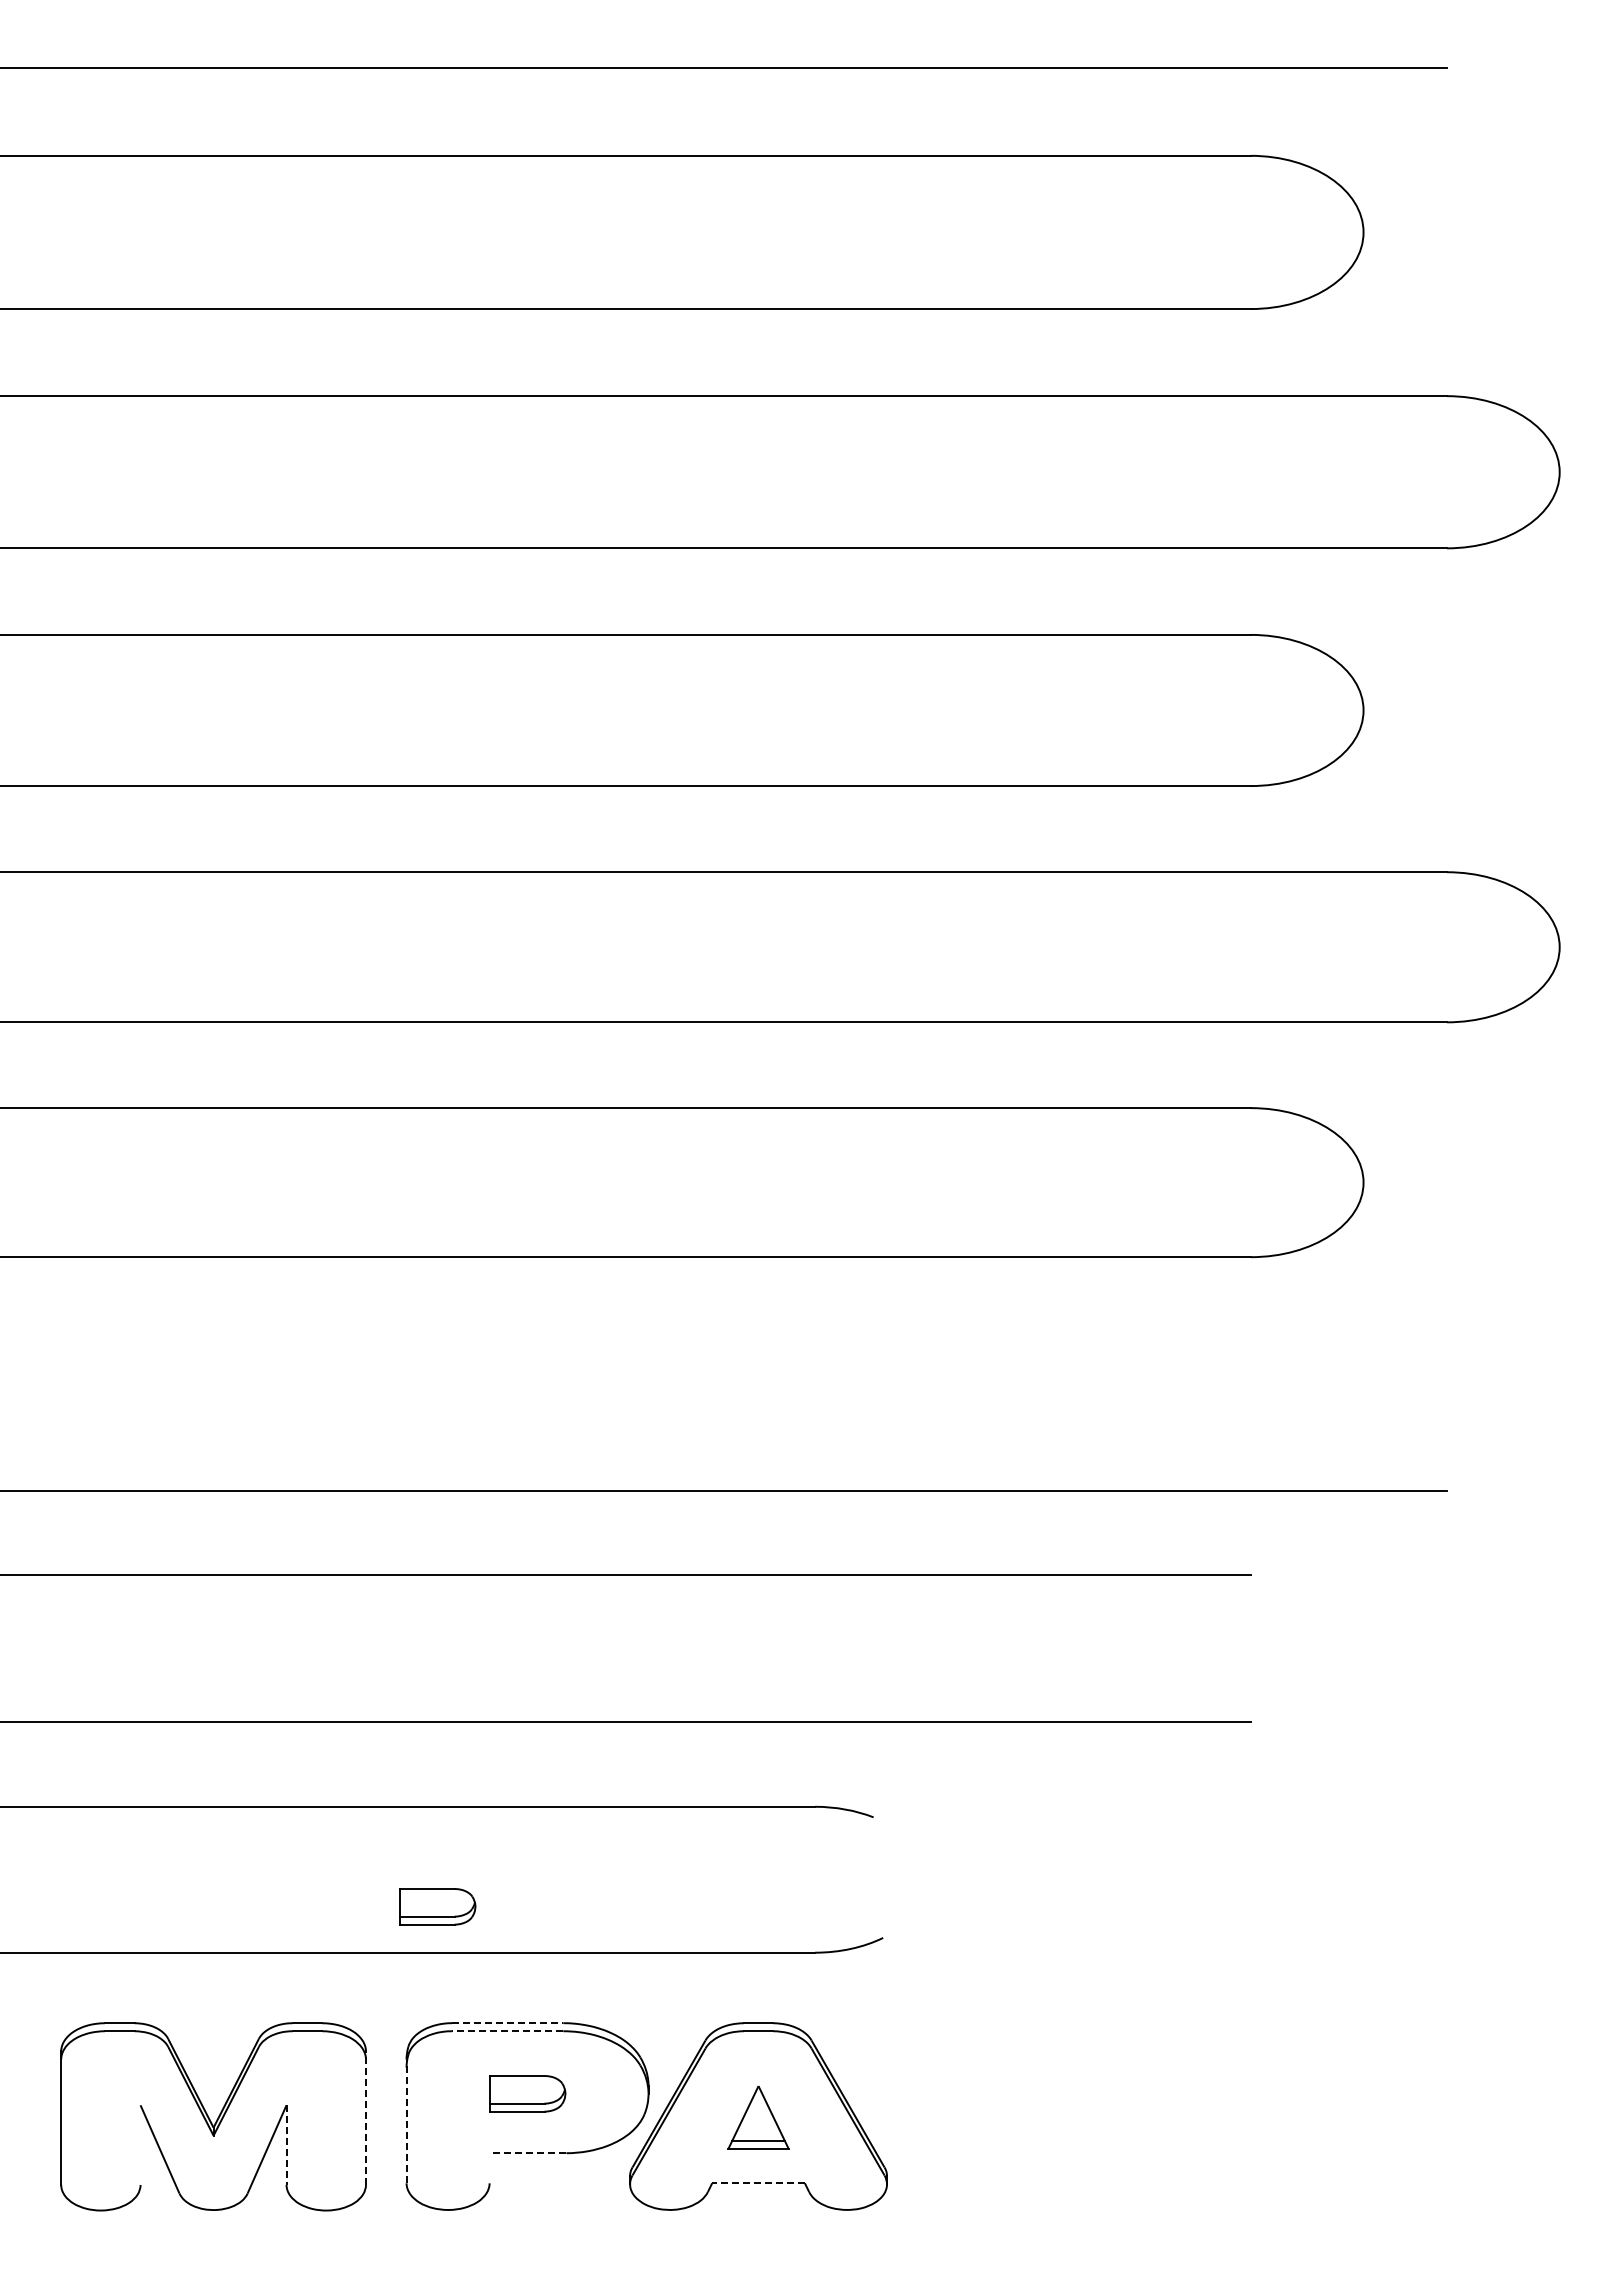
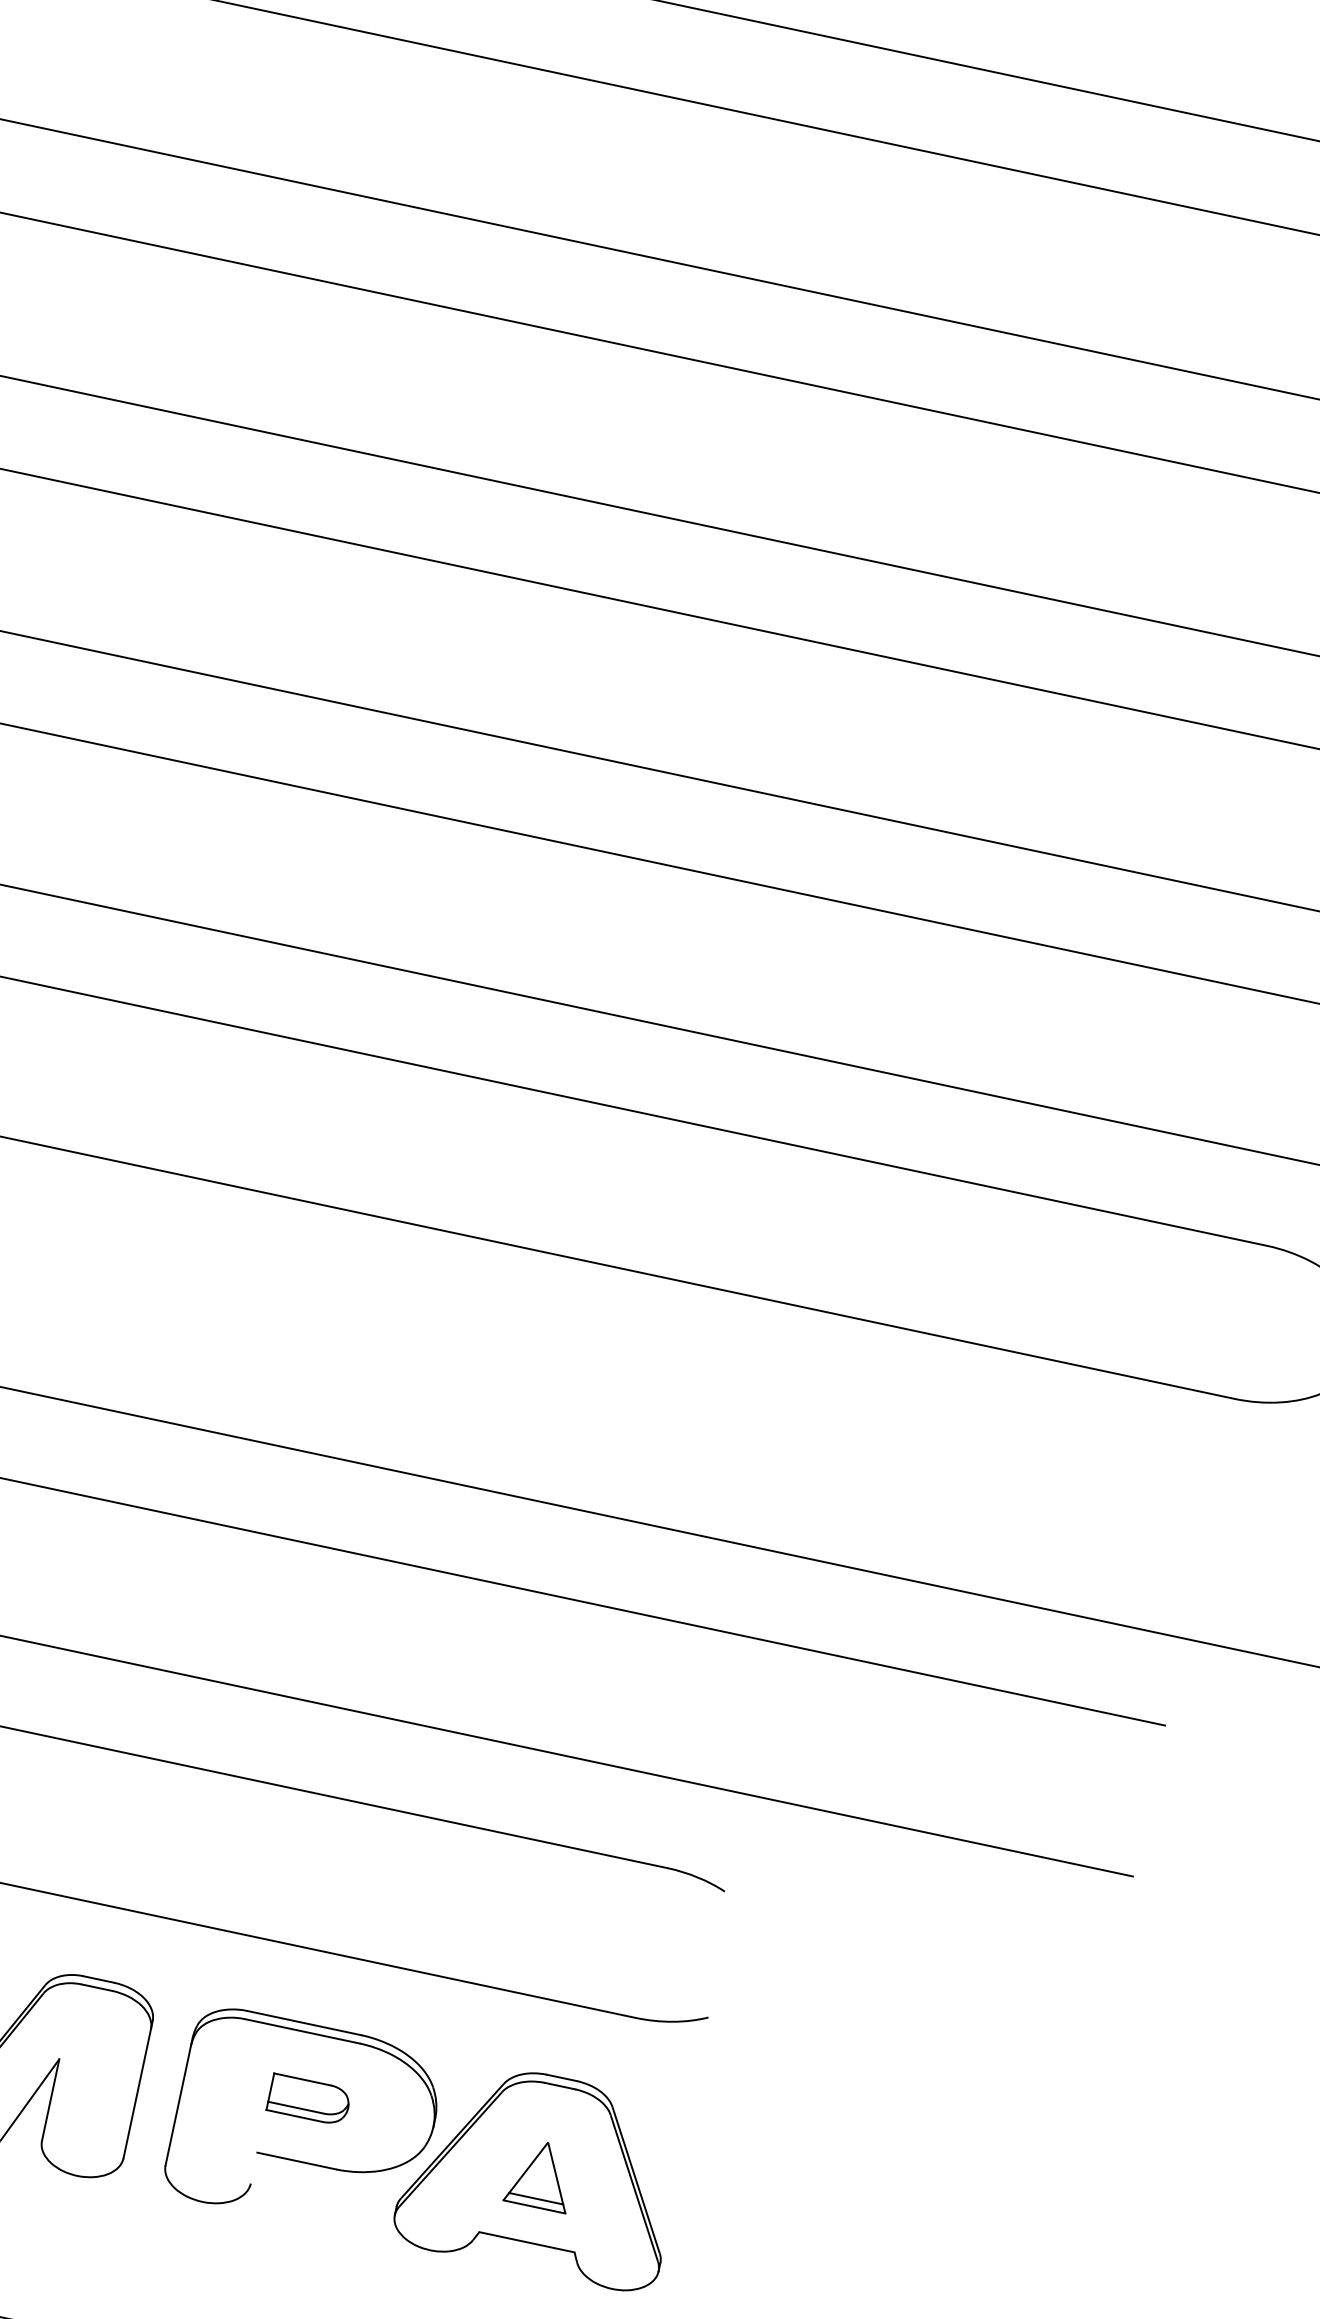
part: (437, 1906) -> (257, 1888), removed
line: (507, 2023) -> (304, 2023), dashed -> solid
line: (507, 2031) -> (302, 2031), dashed -> solid
line: (365, 2118) -> (137, 2089), dashed -> solid
line: (406, 2121) -> (179, 2101), dashed -> solid
line: (286, 2145) -> (50, 2100), dashed -> solid
line: (527, 2153) -> (296, 2161), dashed -> solid
line: (758, 2183) -> (526, 2242), dashed -> solid

